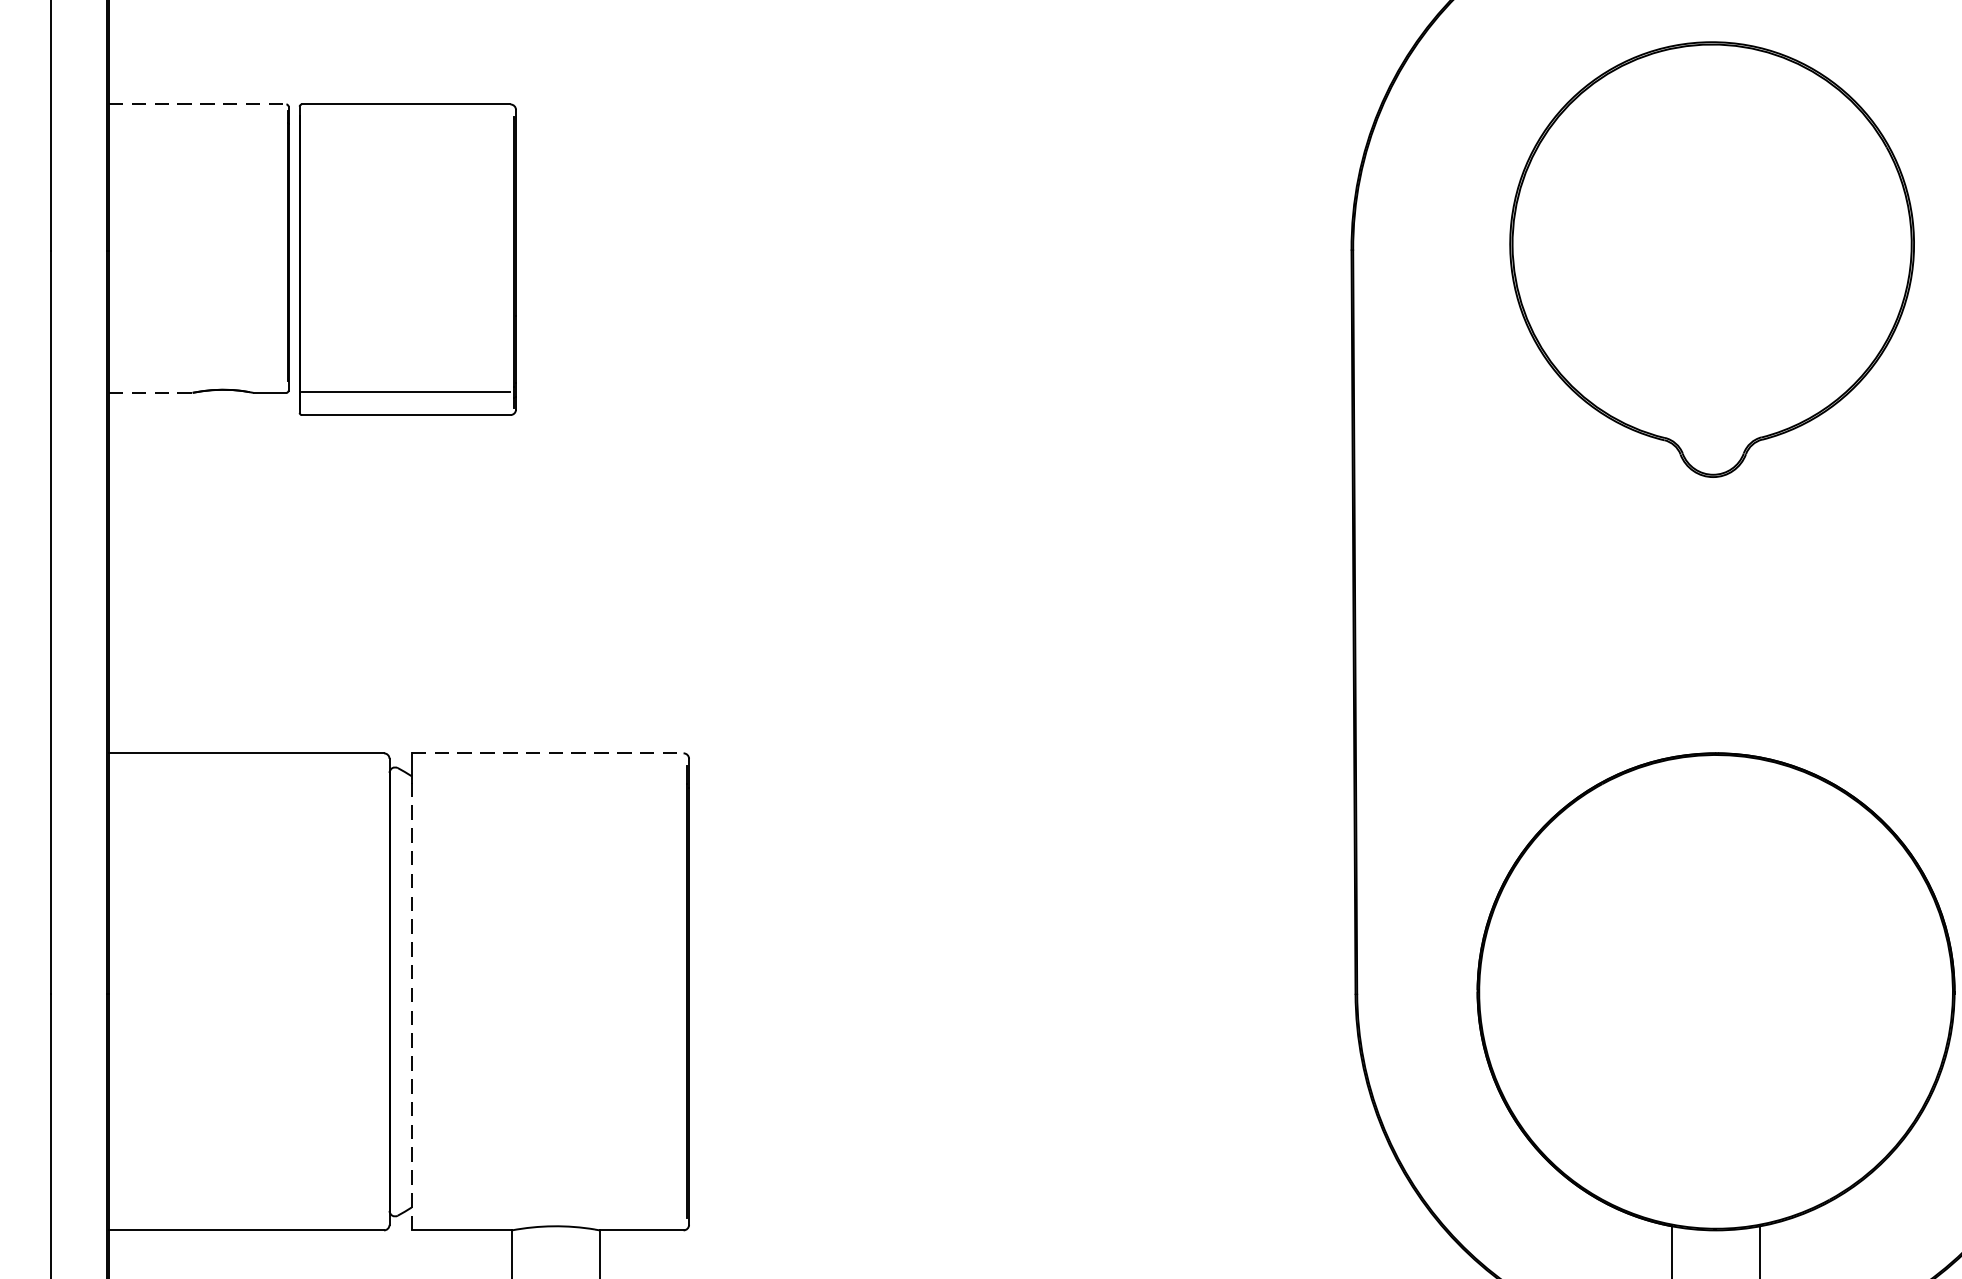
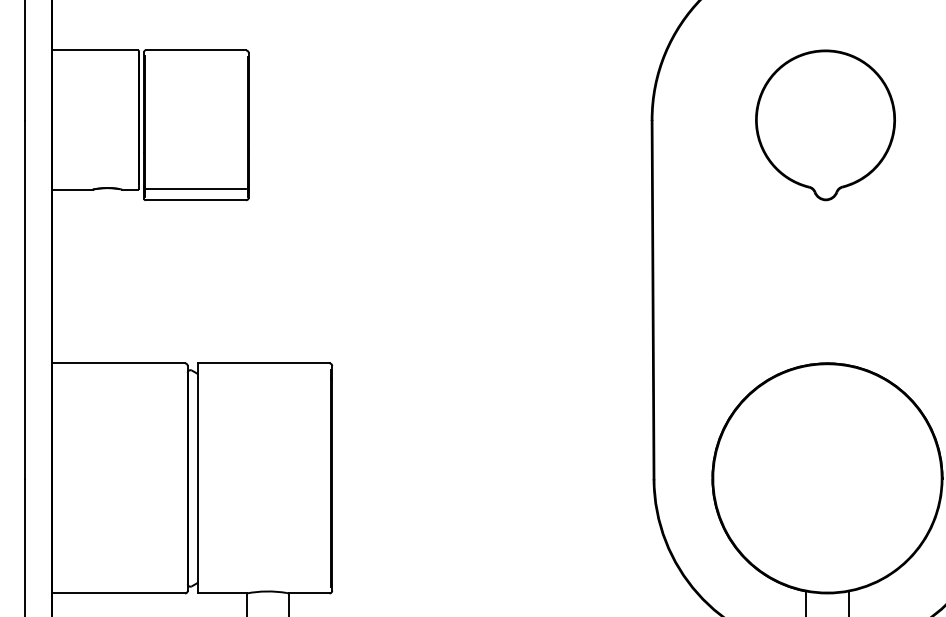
line: (198, 104) -> (95, 50), dashed -> solid
part: (1711, 260) -> (825, 125), size x0.71
line: (152, 392) -> (73, 189), dashed -> solid
line: (548, 753) -> (264, 363), dashed -> solid
line: (411, 1006) -> (198, 485), dashed -> solid

